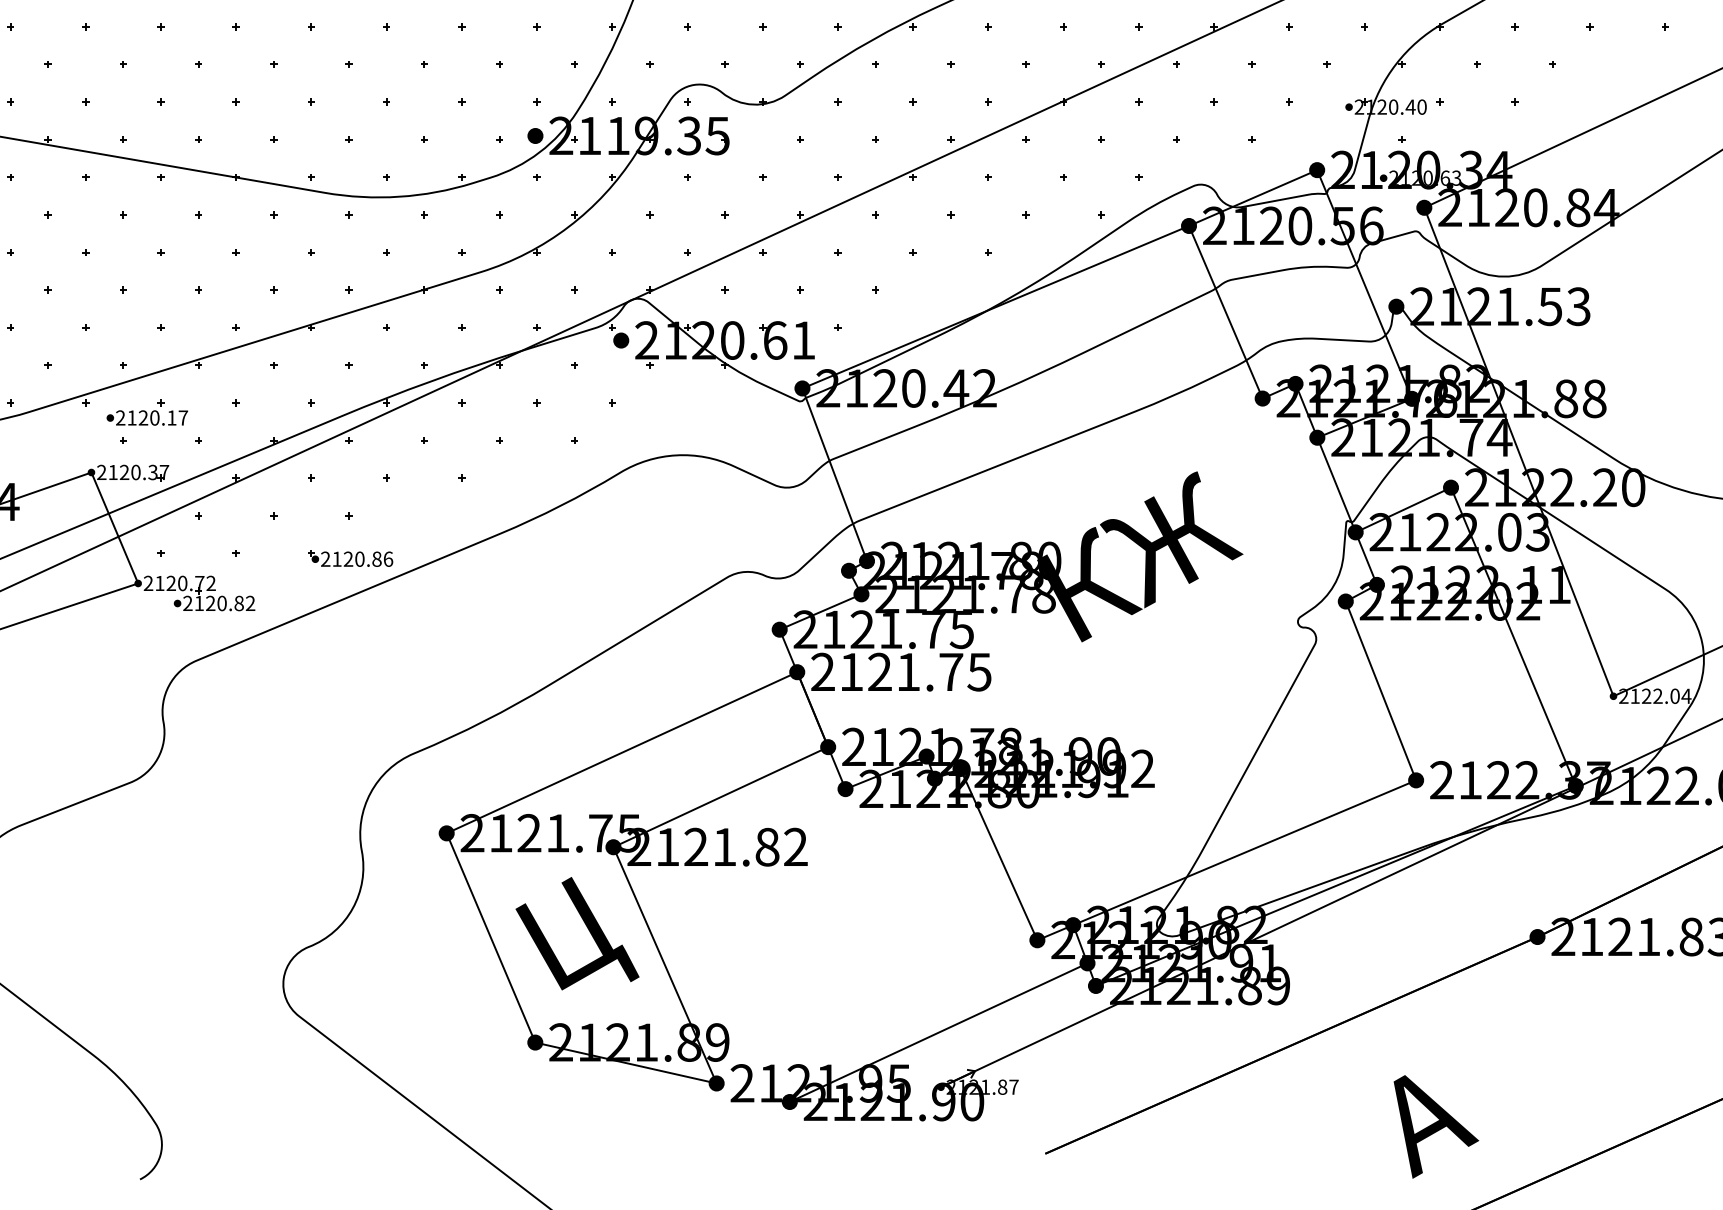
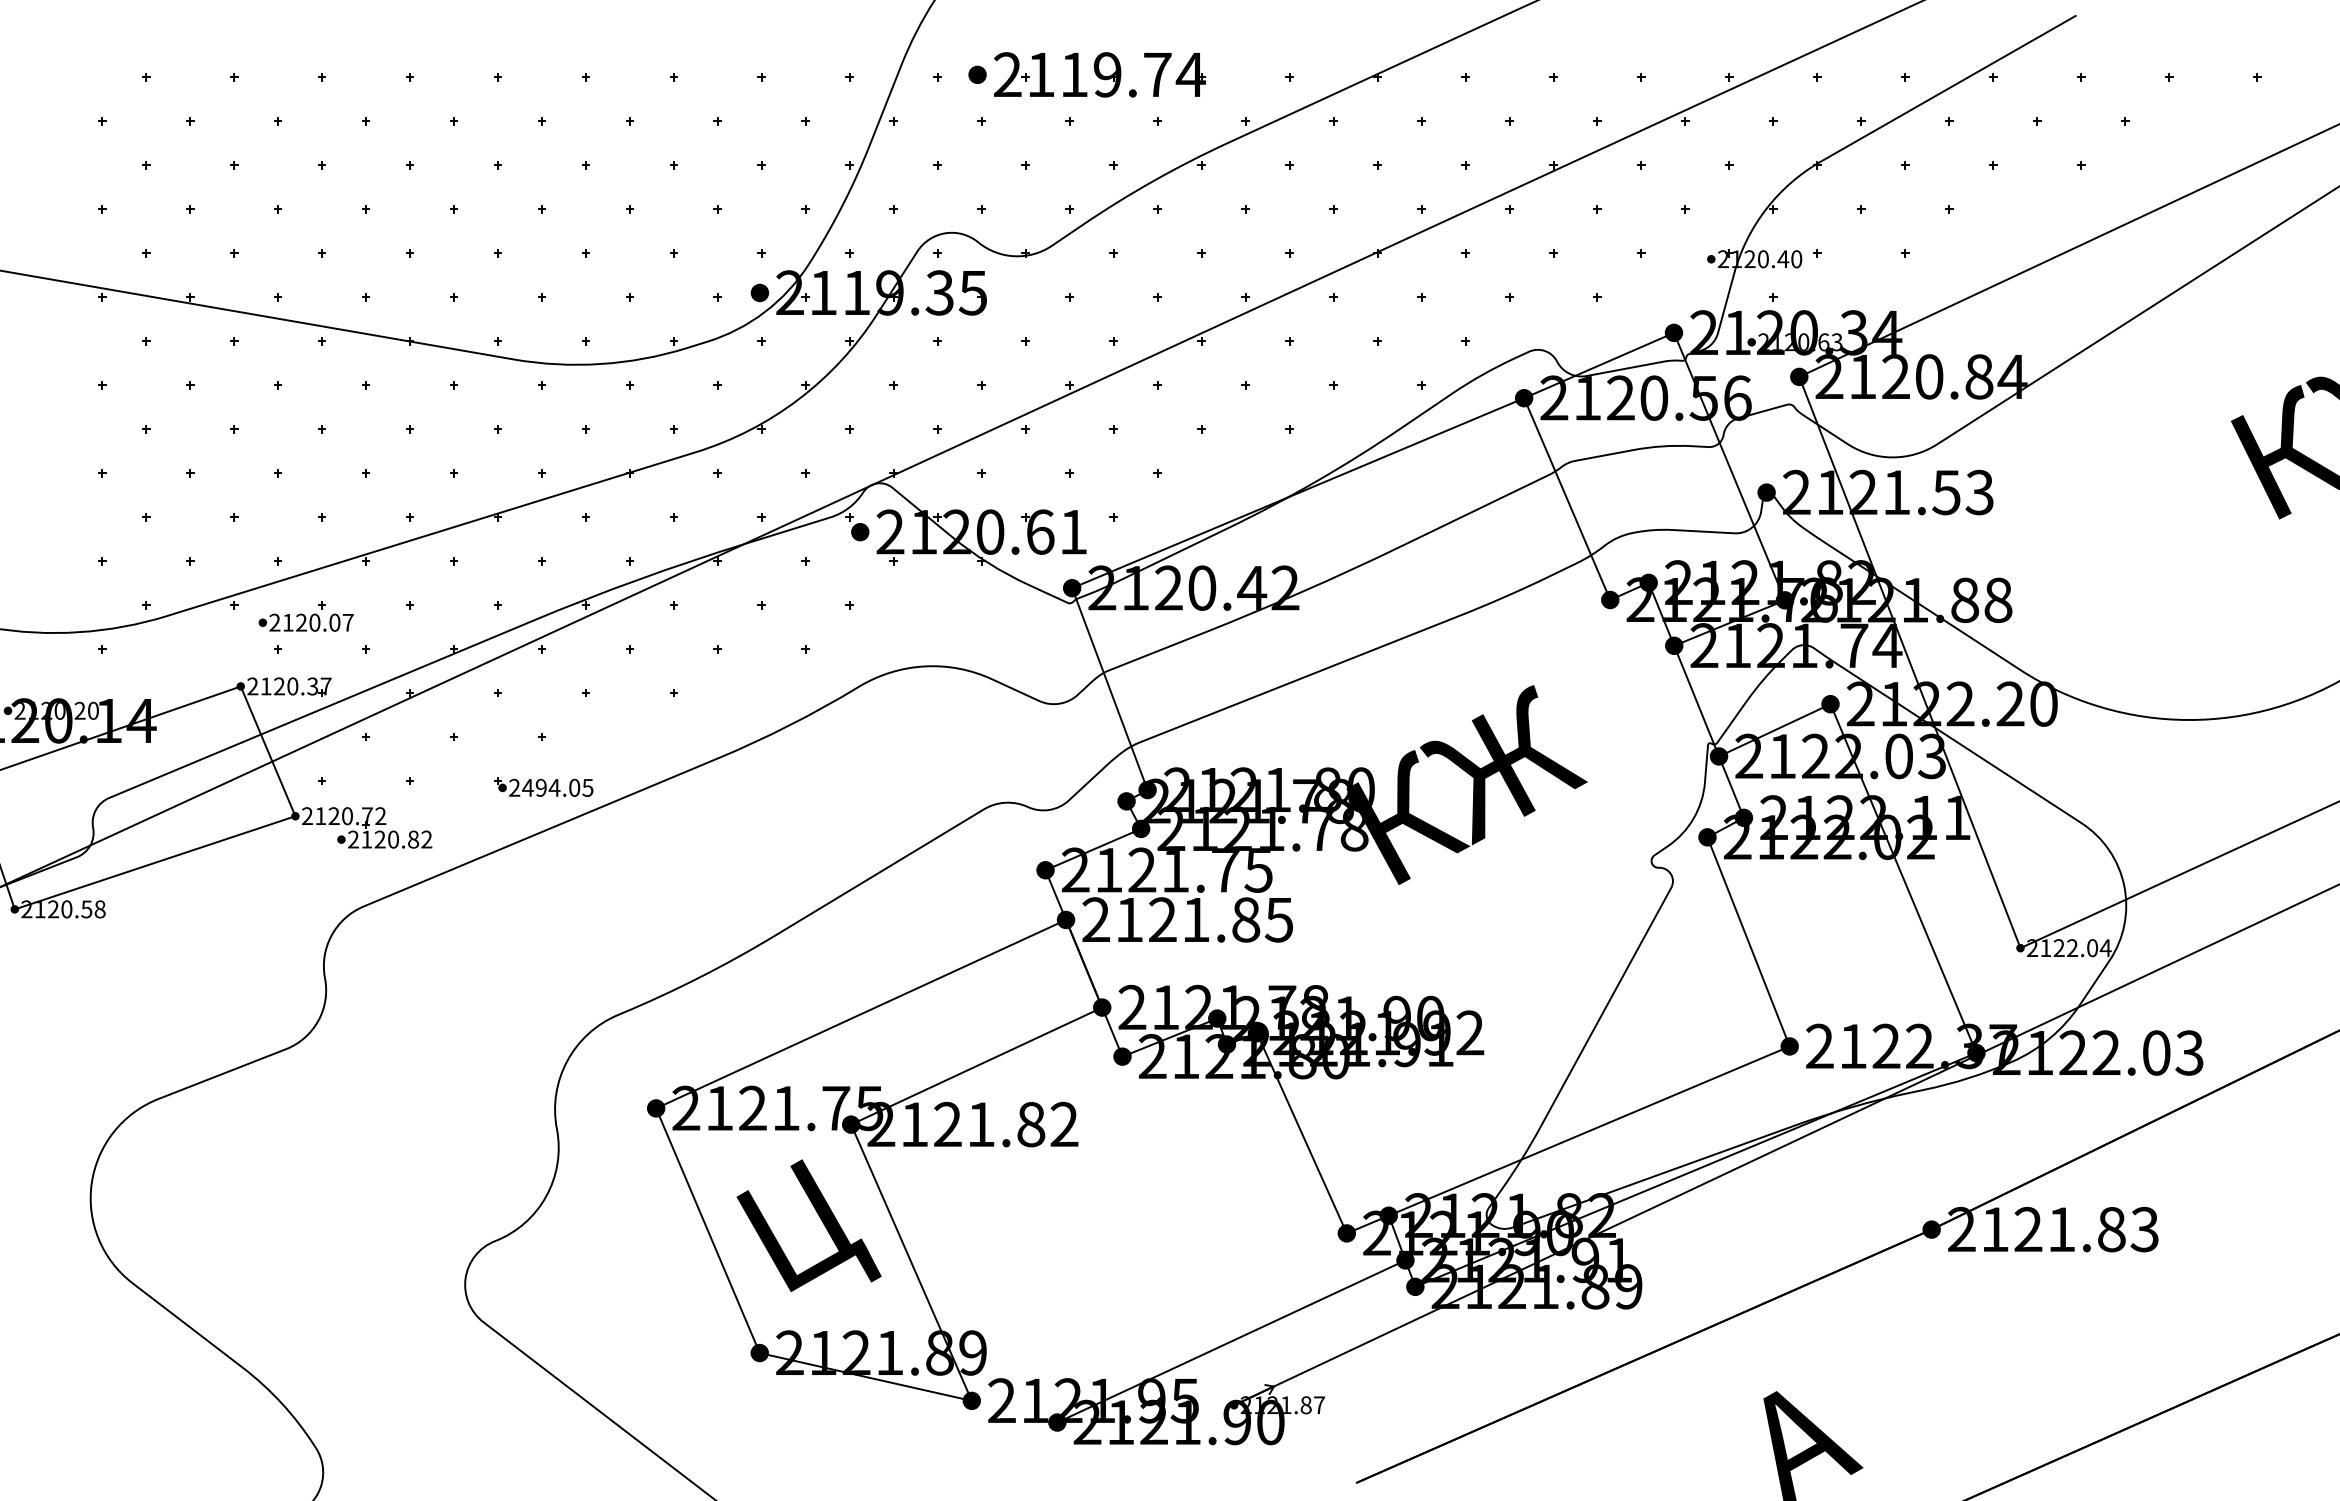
text: (171, 417) -> (334, 622), 2120.17 -> 2120.07
text: (362, 558) -> (557, 787), 2120.86 -> 2494.05
text: (951, 671) -> (1246, 919), 2121.75 -> 2121.85

